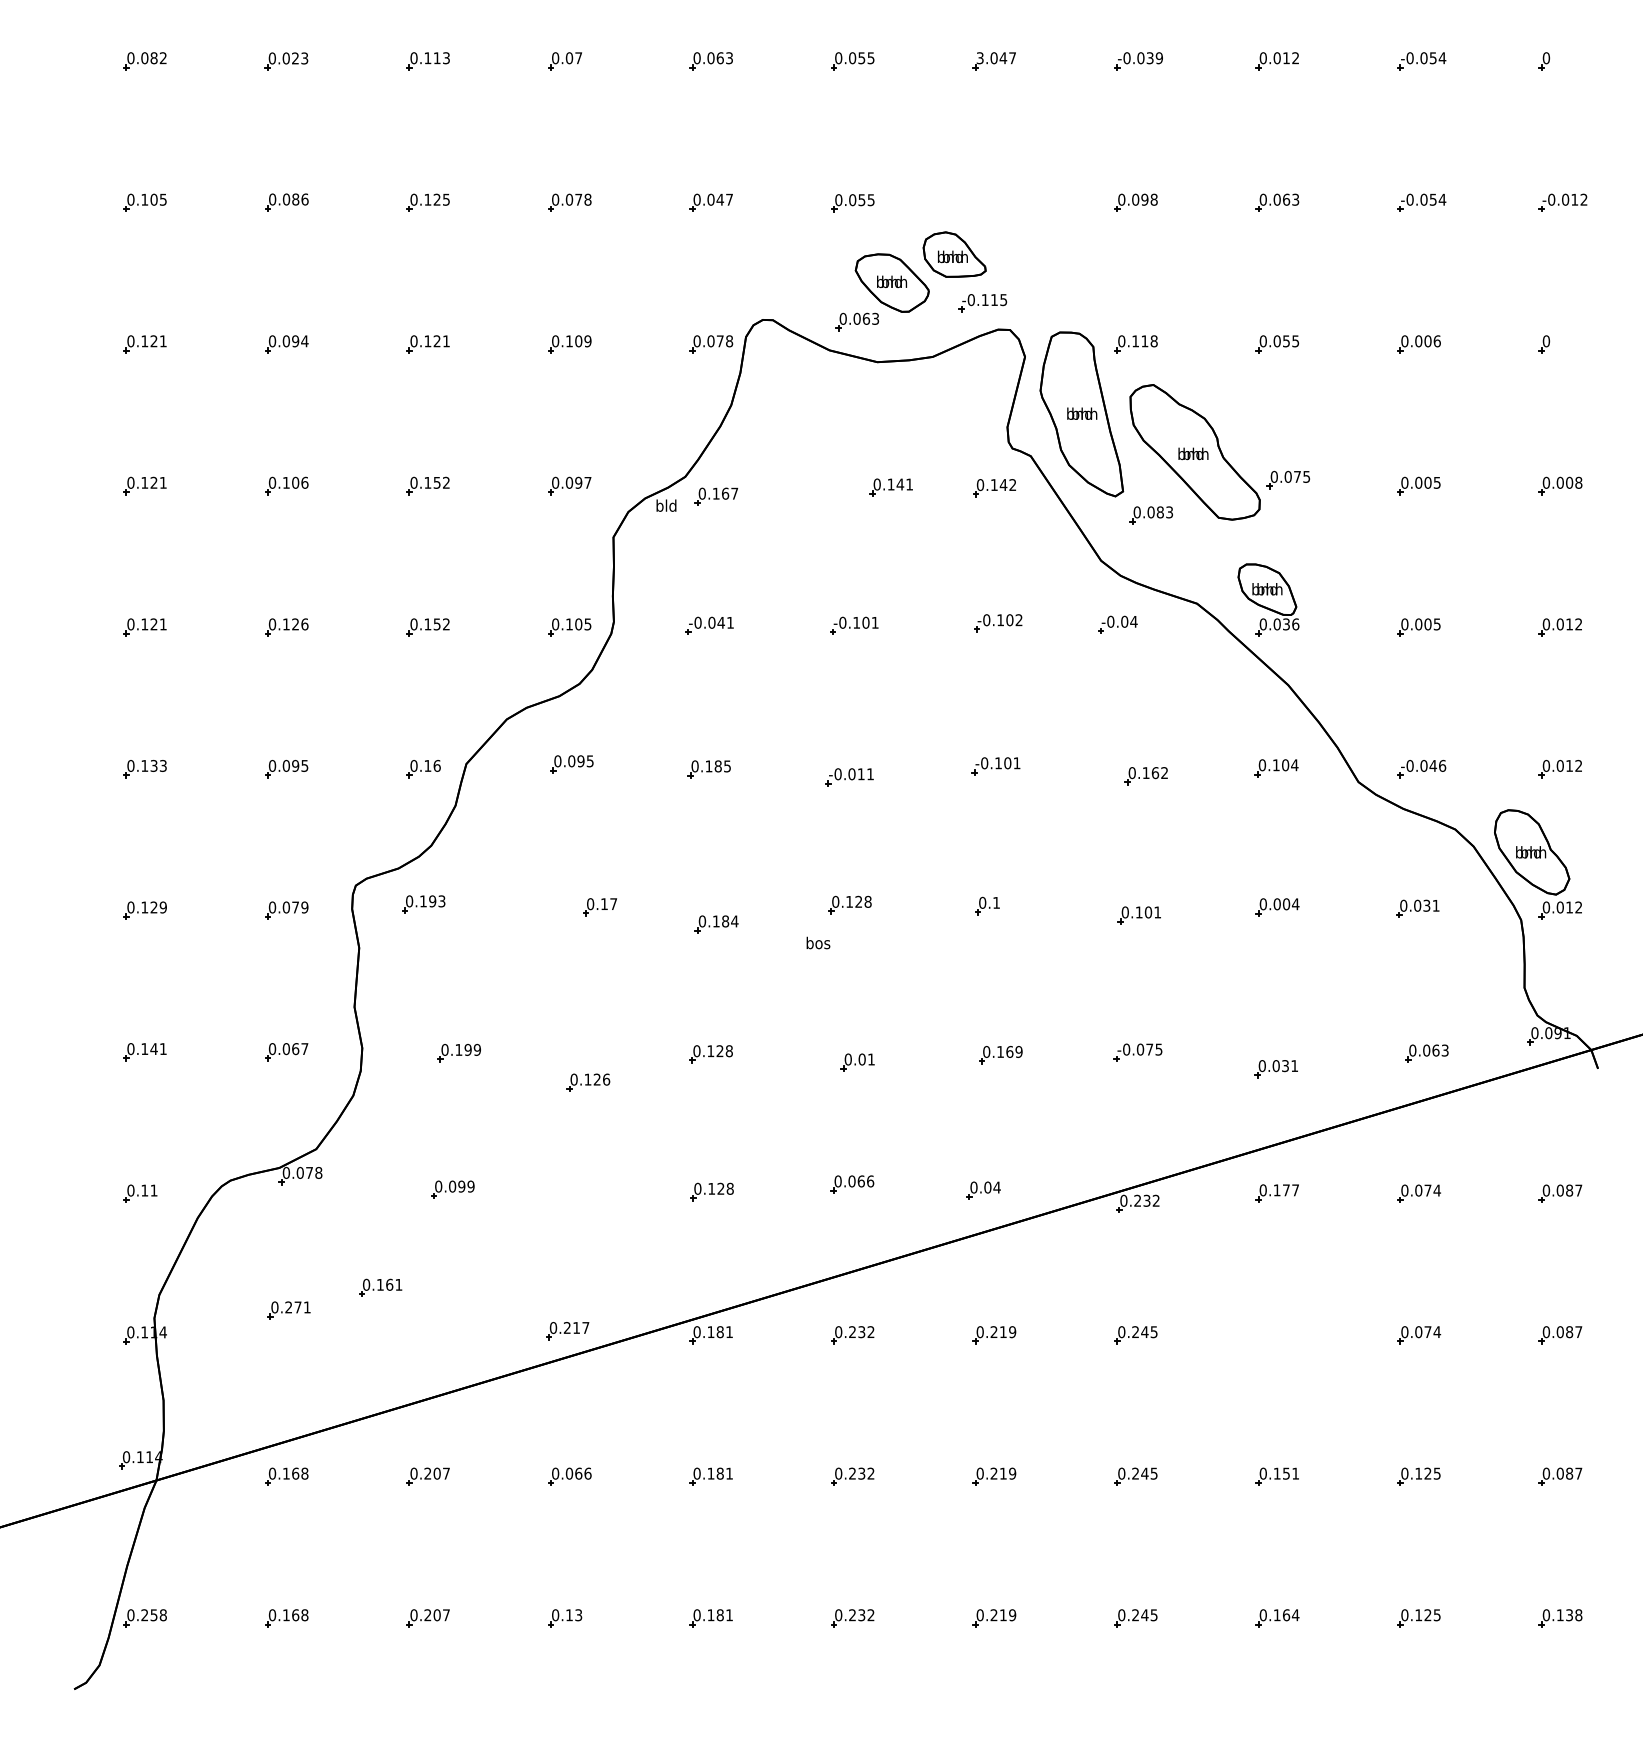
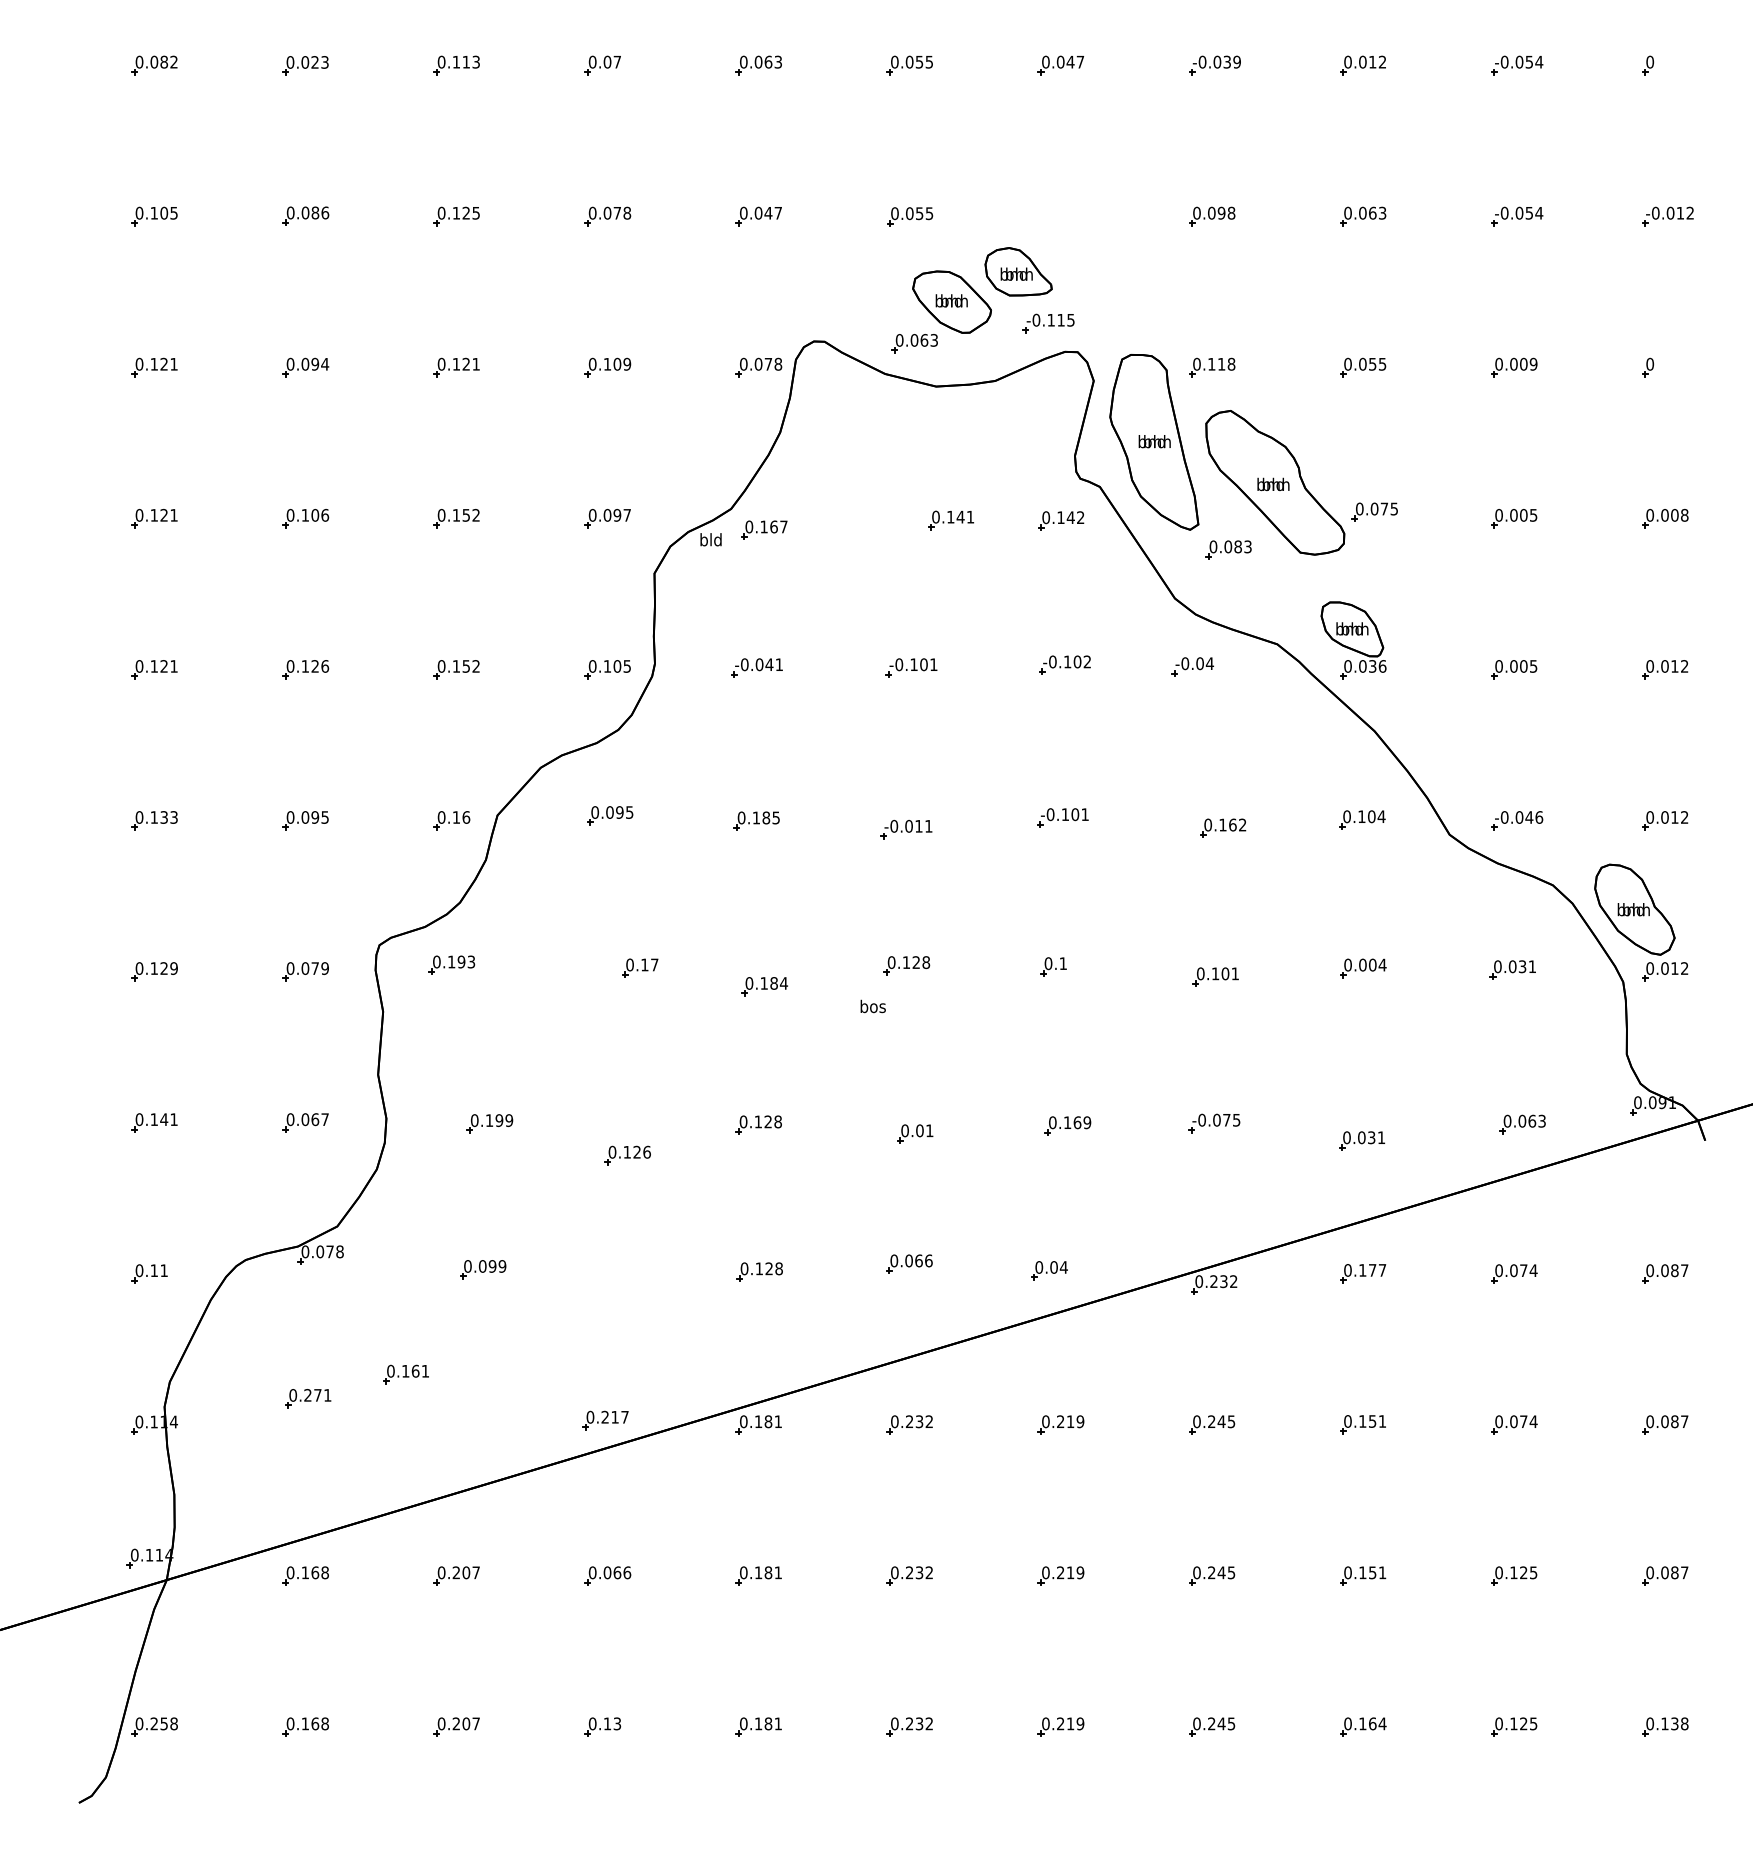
text: (979, 57) -> (1045, 61), 3.047 -> 0.047
text: (1437, 340) -> (1533, 363), 0.006 -> 0.009
part: (1276, 1334) -> (1362, 1424), added

